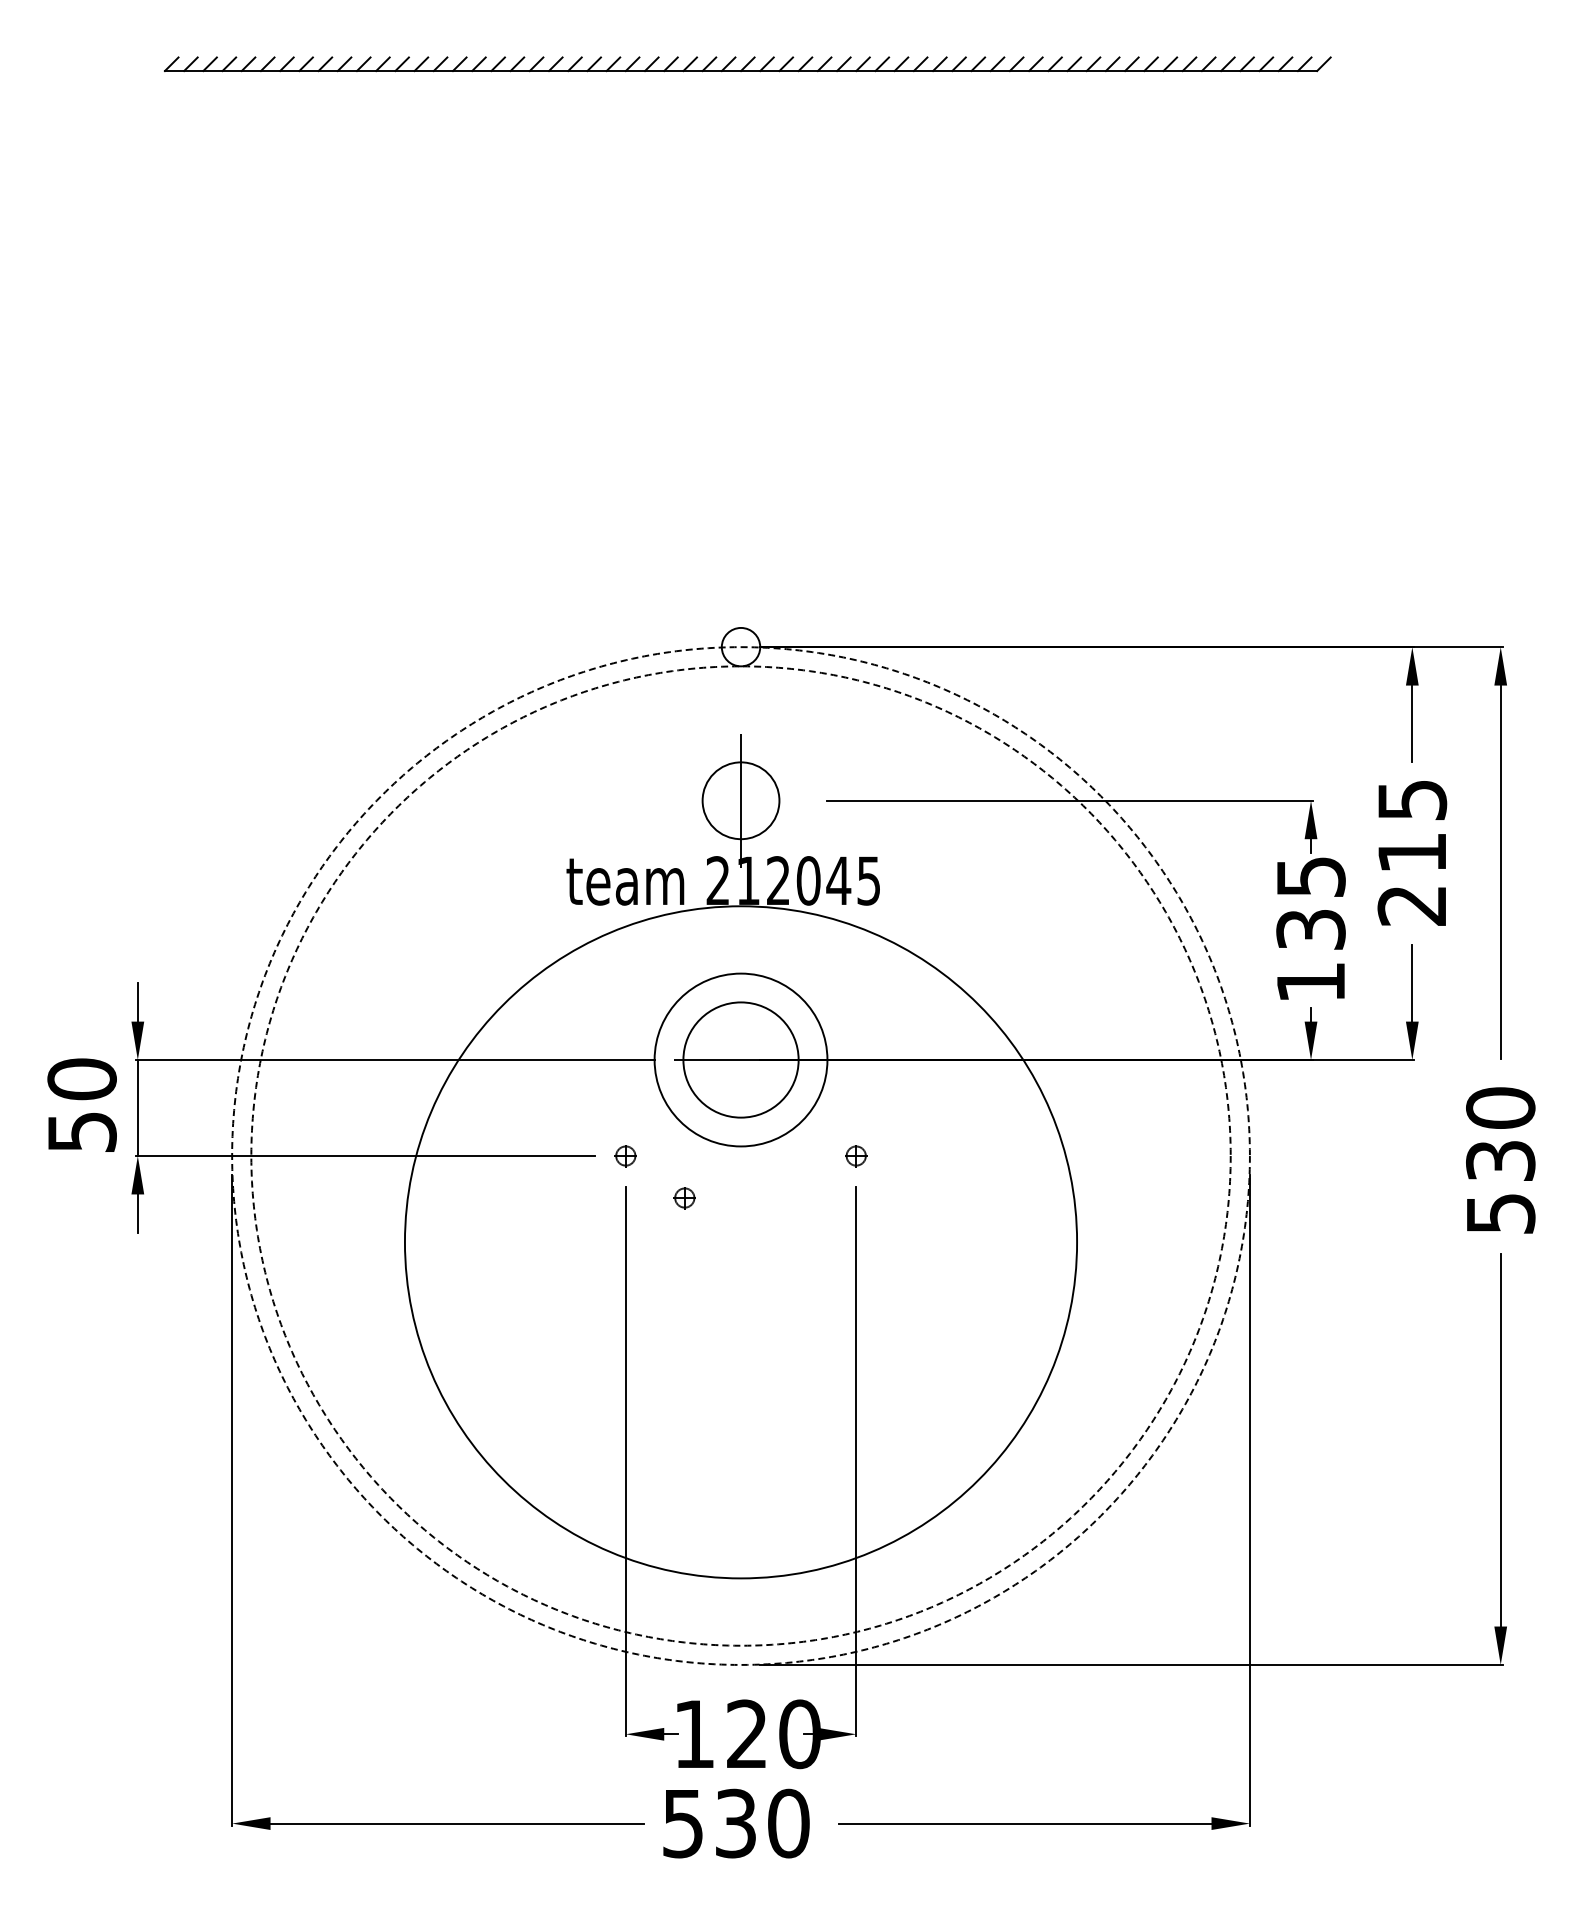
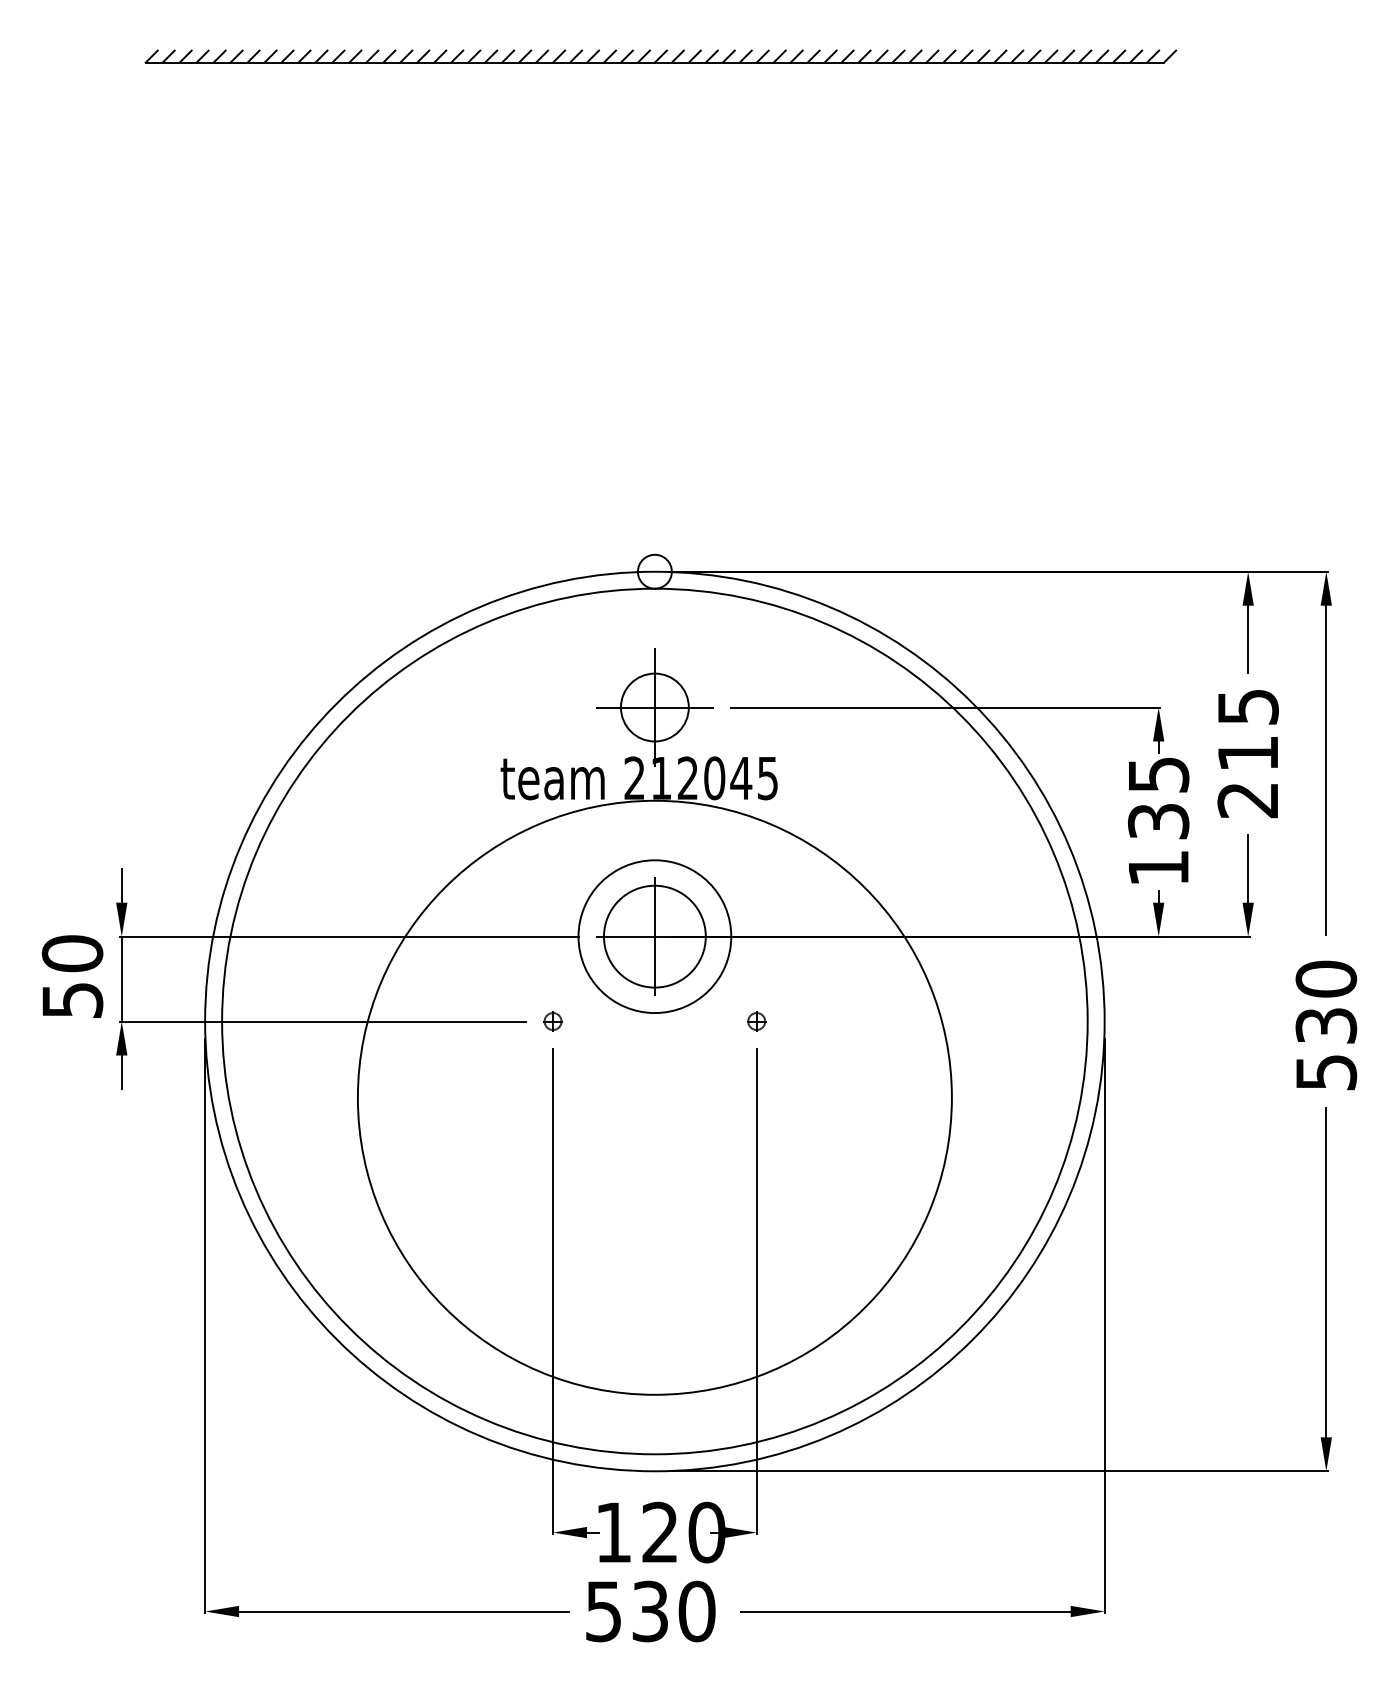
line: (740, 800) -> (654, 707), added
line: (741, 1059) -> (655, 936), added
circle: (740, 1155) -> (654, 1021), dashed -> solid
circle: (740, 1155) -> (654, 1021), dashed -> solid
part: (684, 1198) -> (604, 1059), removed

